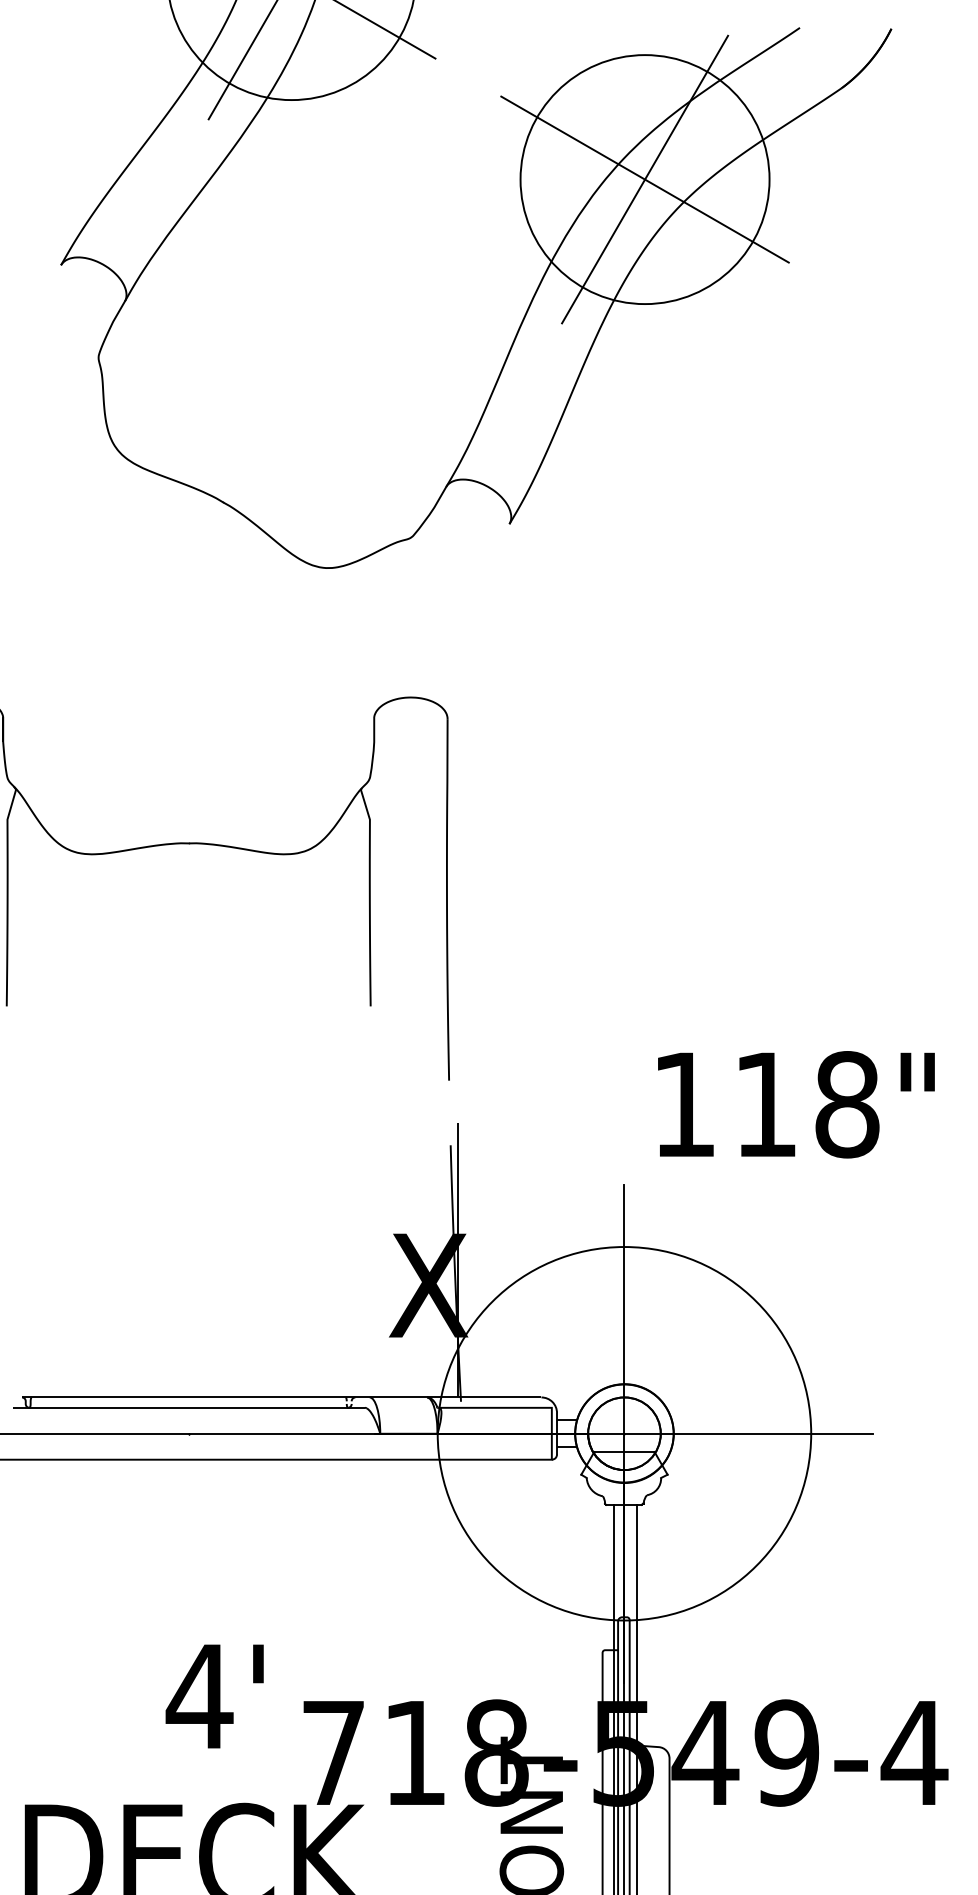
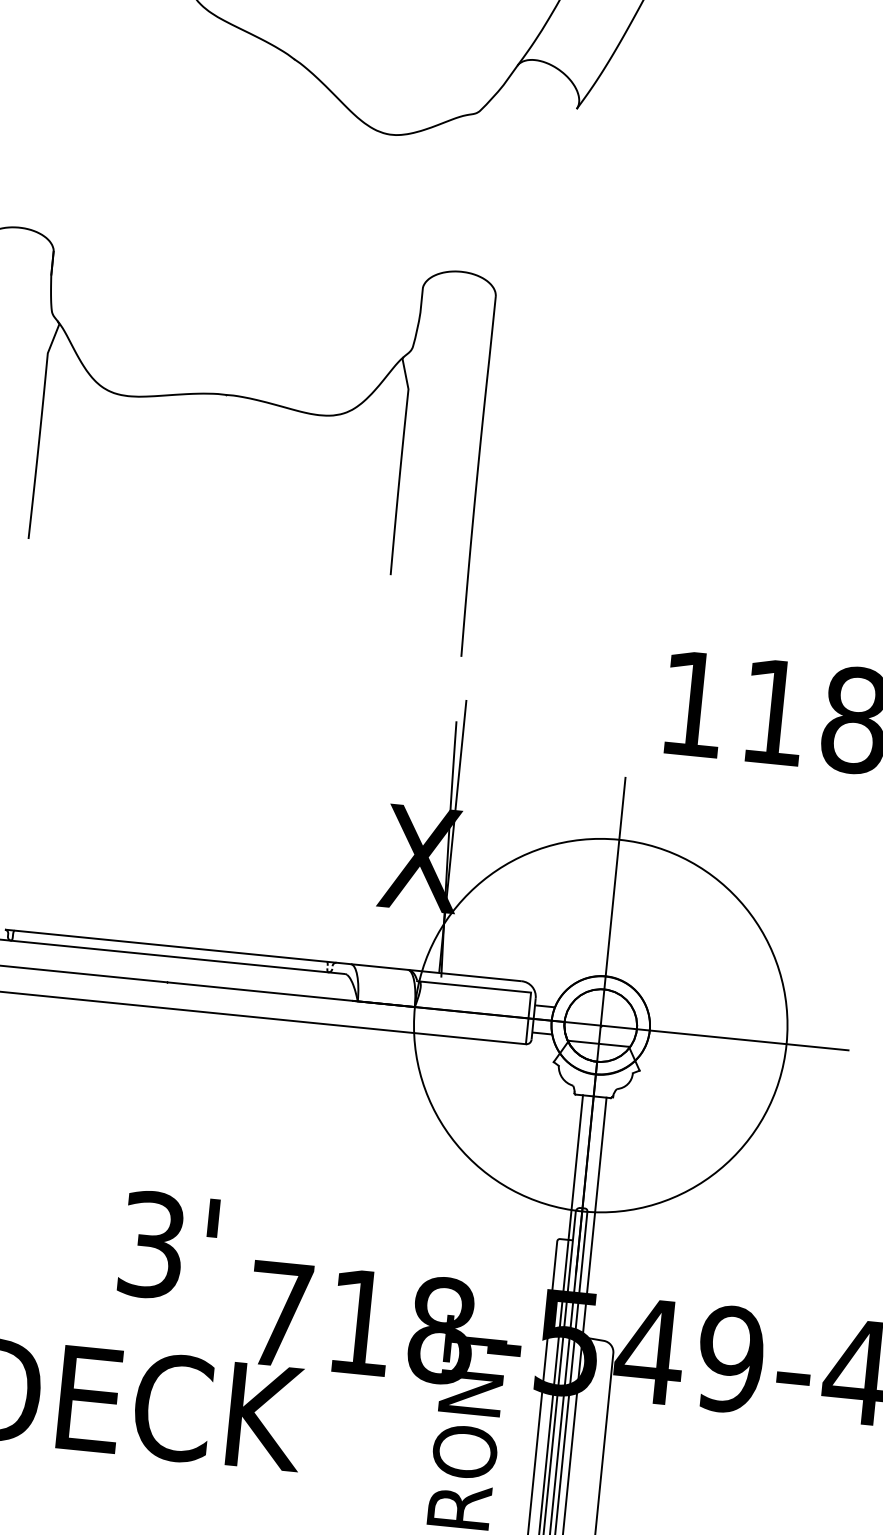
text: (199, 1696) -> (151, 1244), 4' -> 3'

